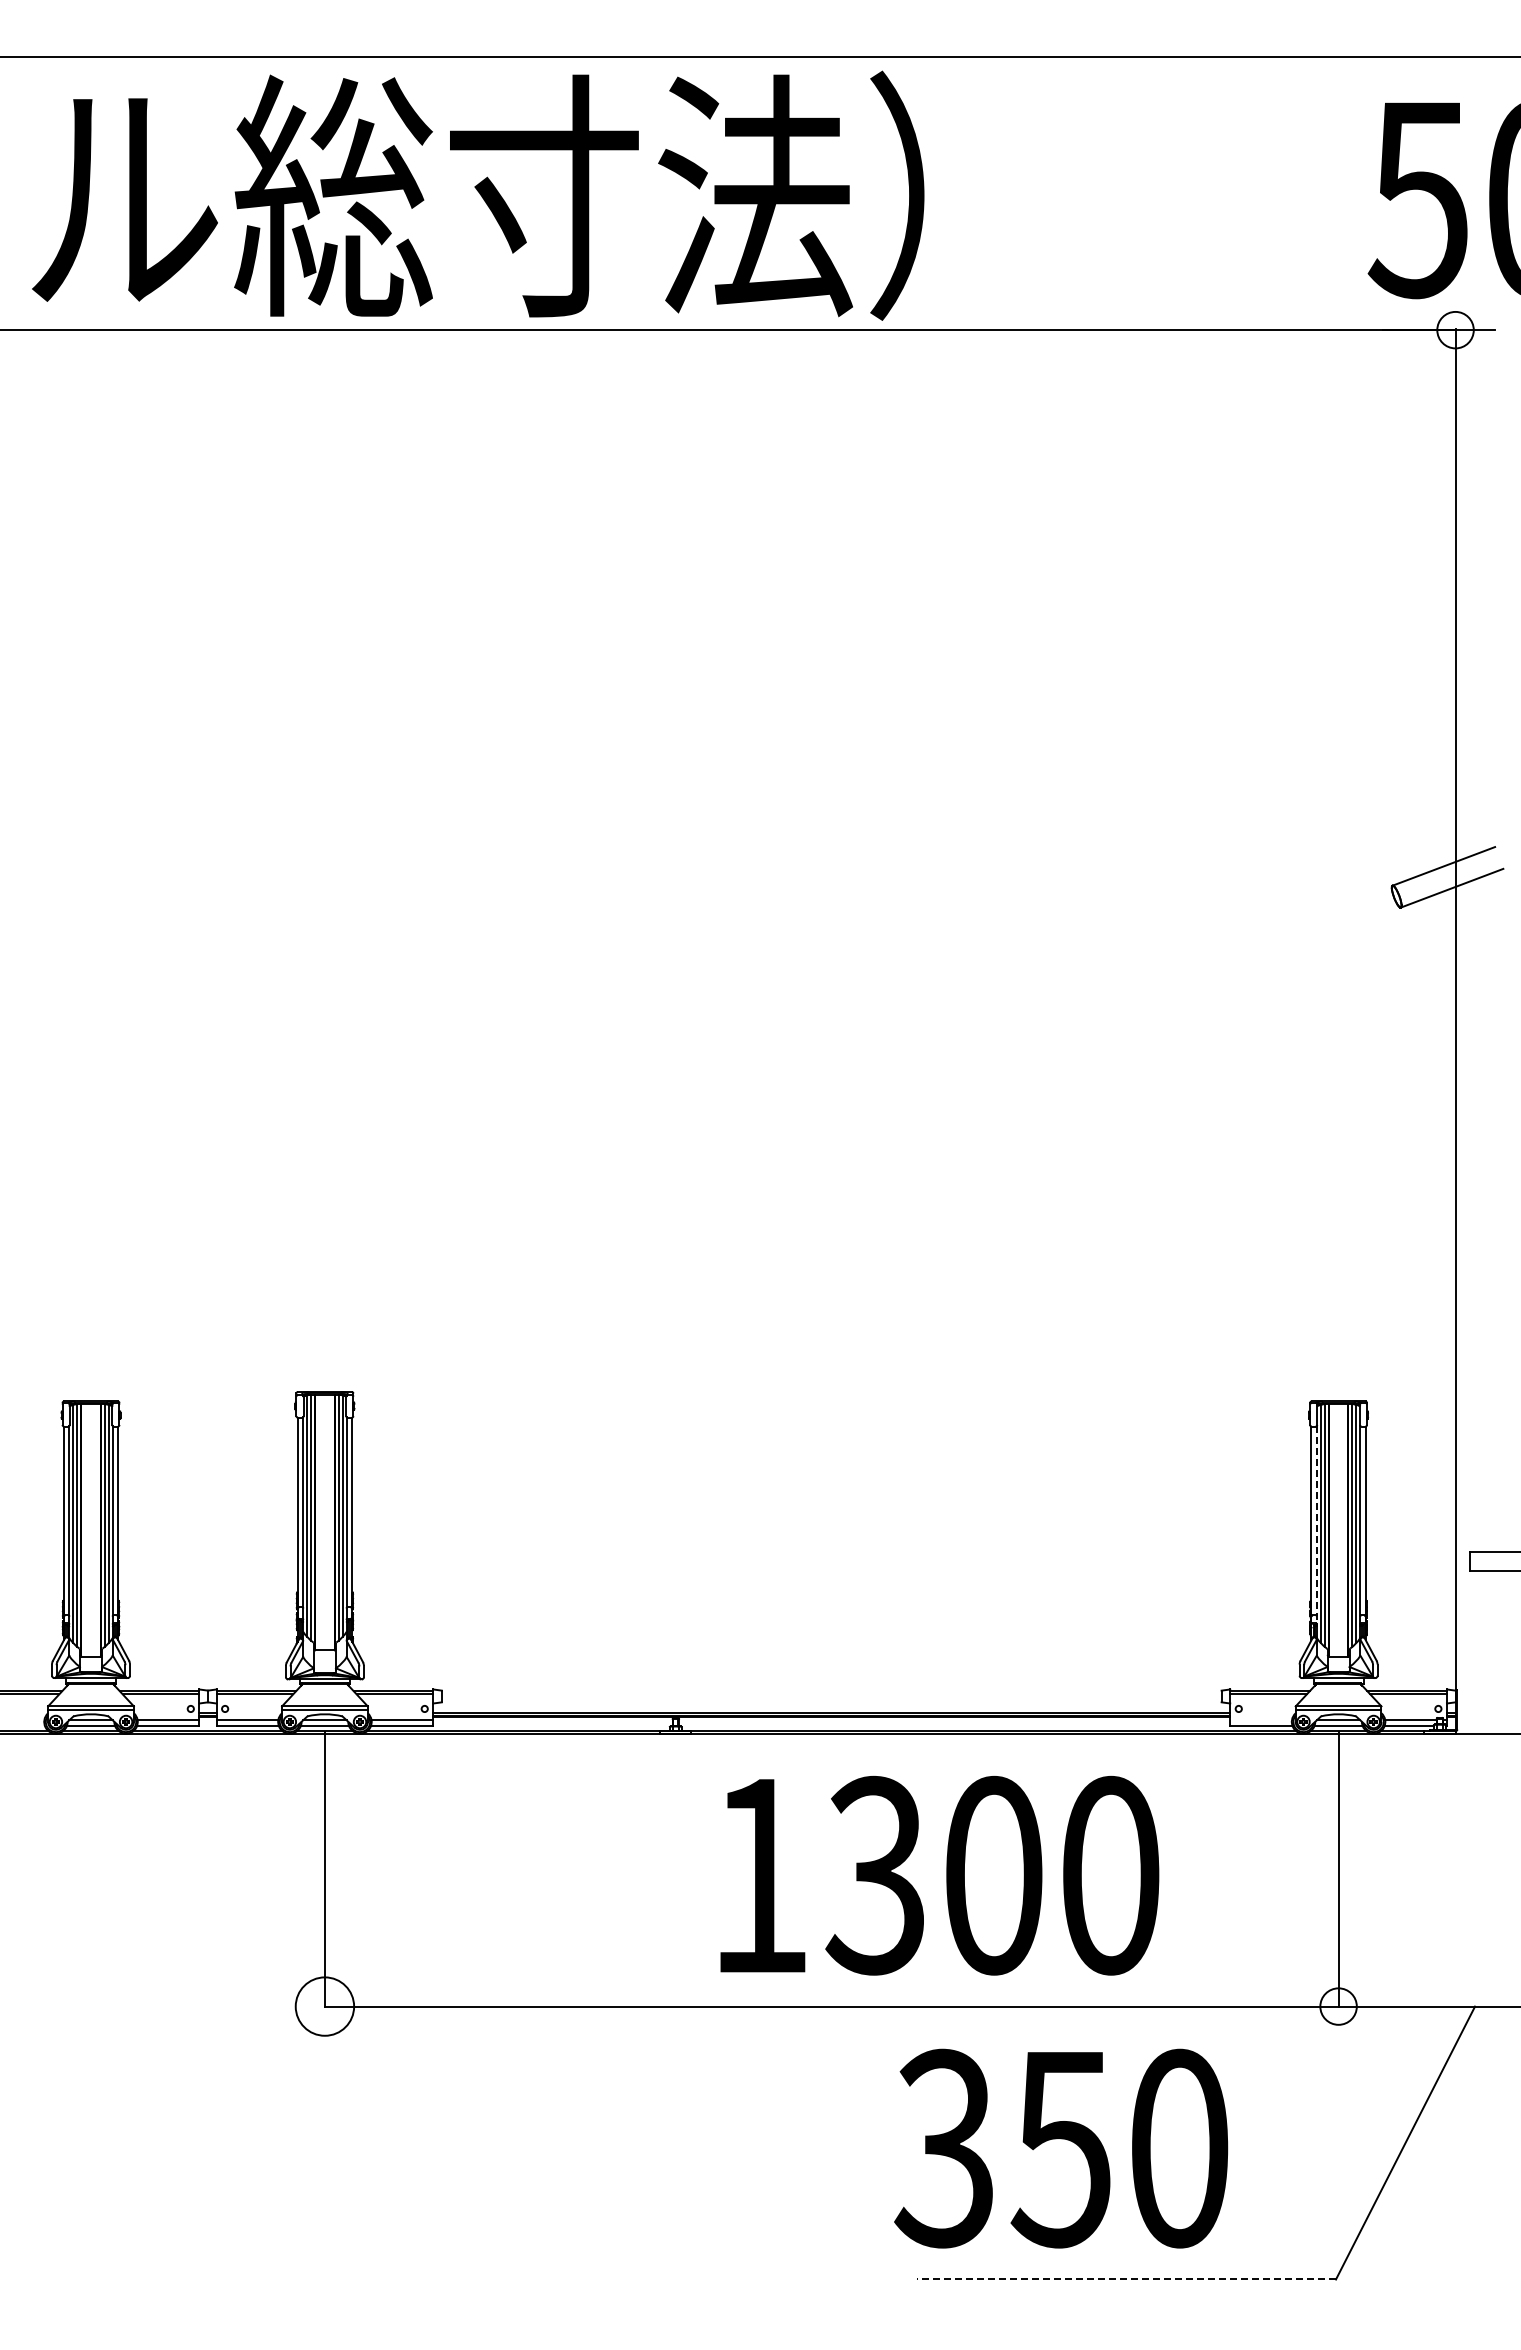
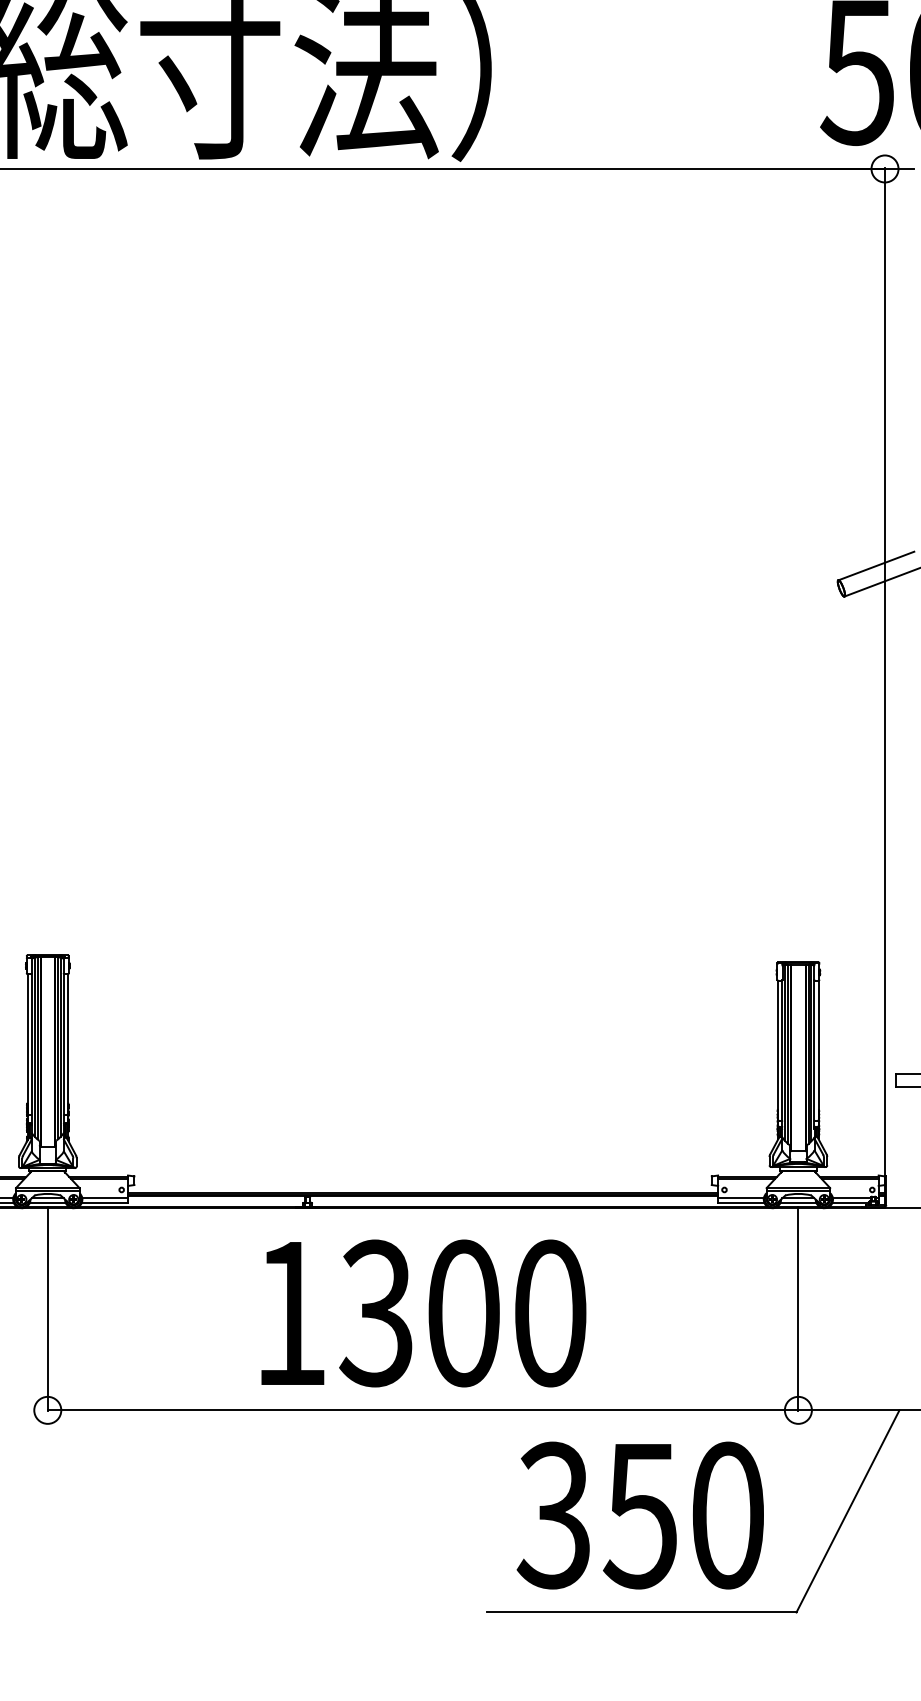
line: (1316, 1525) -> (782, 1054), dashed -> solid
line: (1260, 1720) -> (740, 1198), added
text: (939, 1875) -> (423, 1313), moved
circle: (324, 2006) -> (47, 1410), size x0.62
text: (1061, 2148) -> (640, 1515), moved
line: (1126, 2279) -> (641, 1612), dashed -> solid

